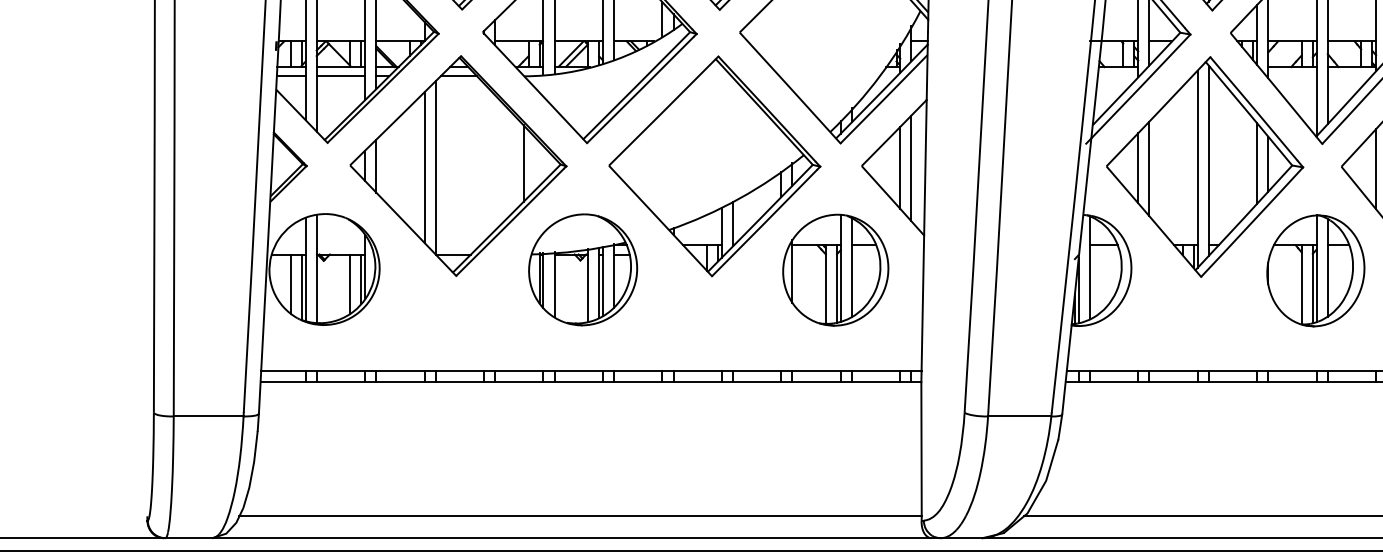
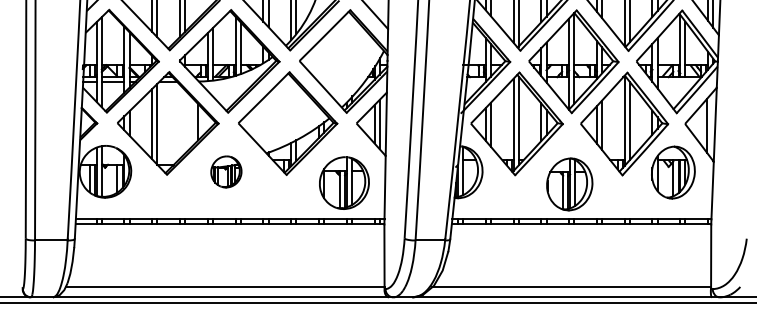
part: (583, 268) -> (226, 171), size x0.6
part: (835, 268) -> (344, 182), moved
part: (1315, 271) -> (569, 184), moved

